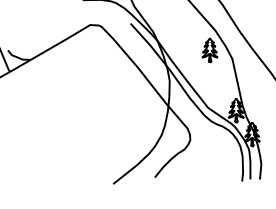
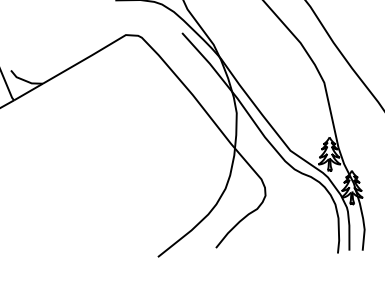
part: (209, 50) -> (292, 70), removed

